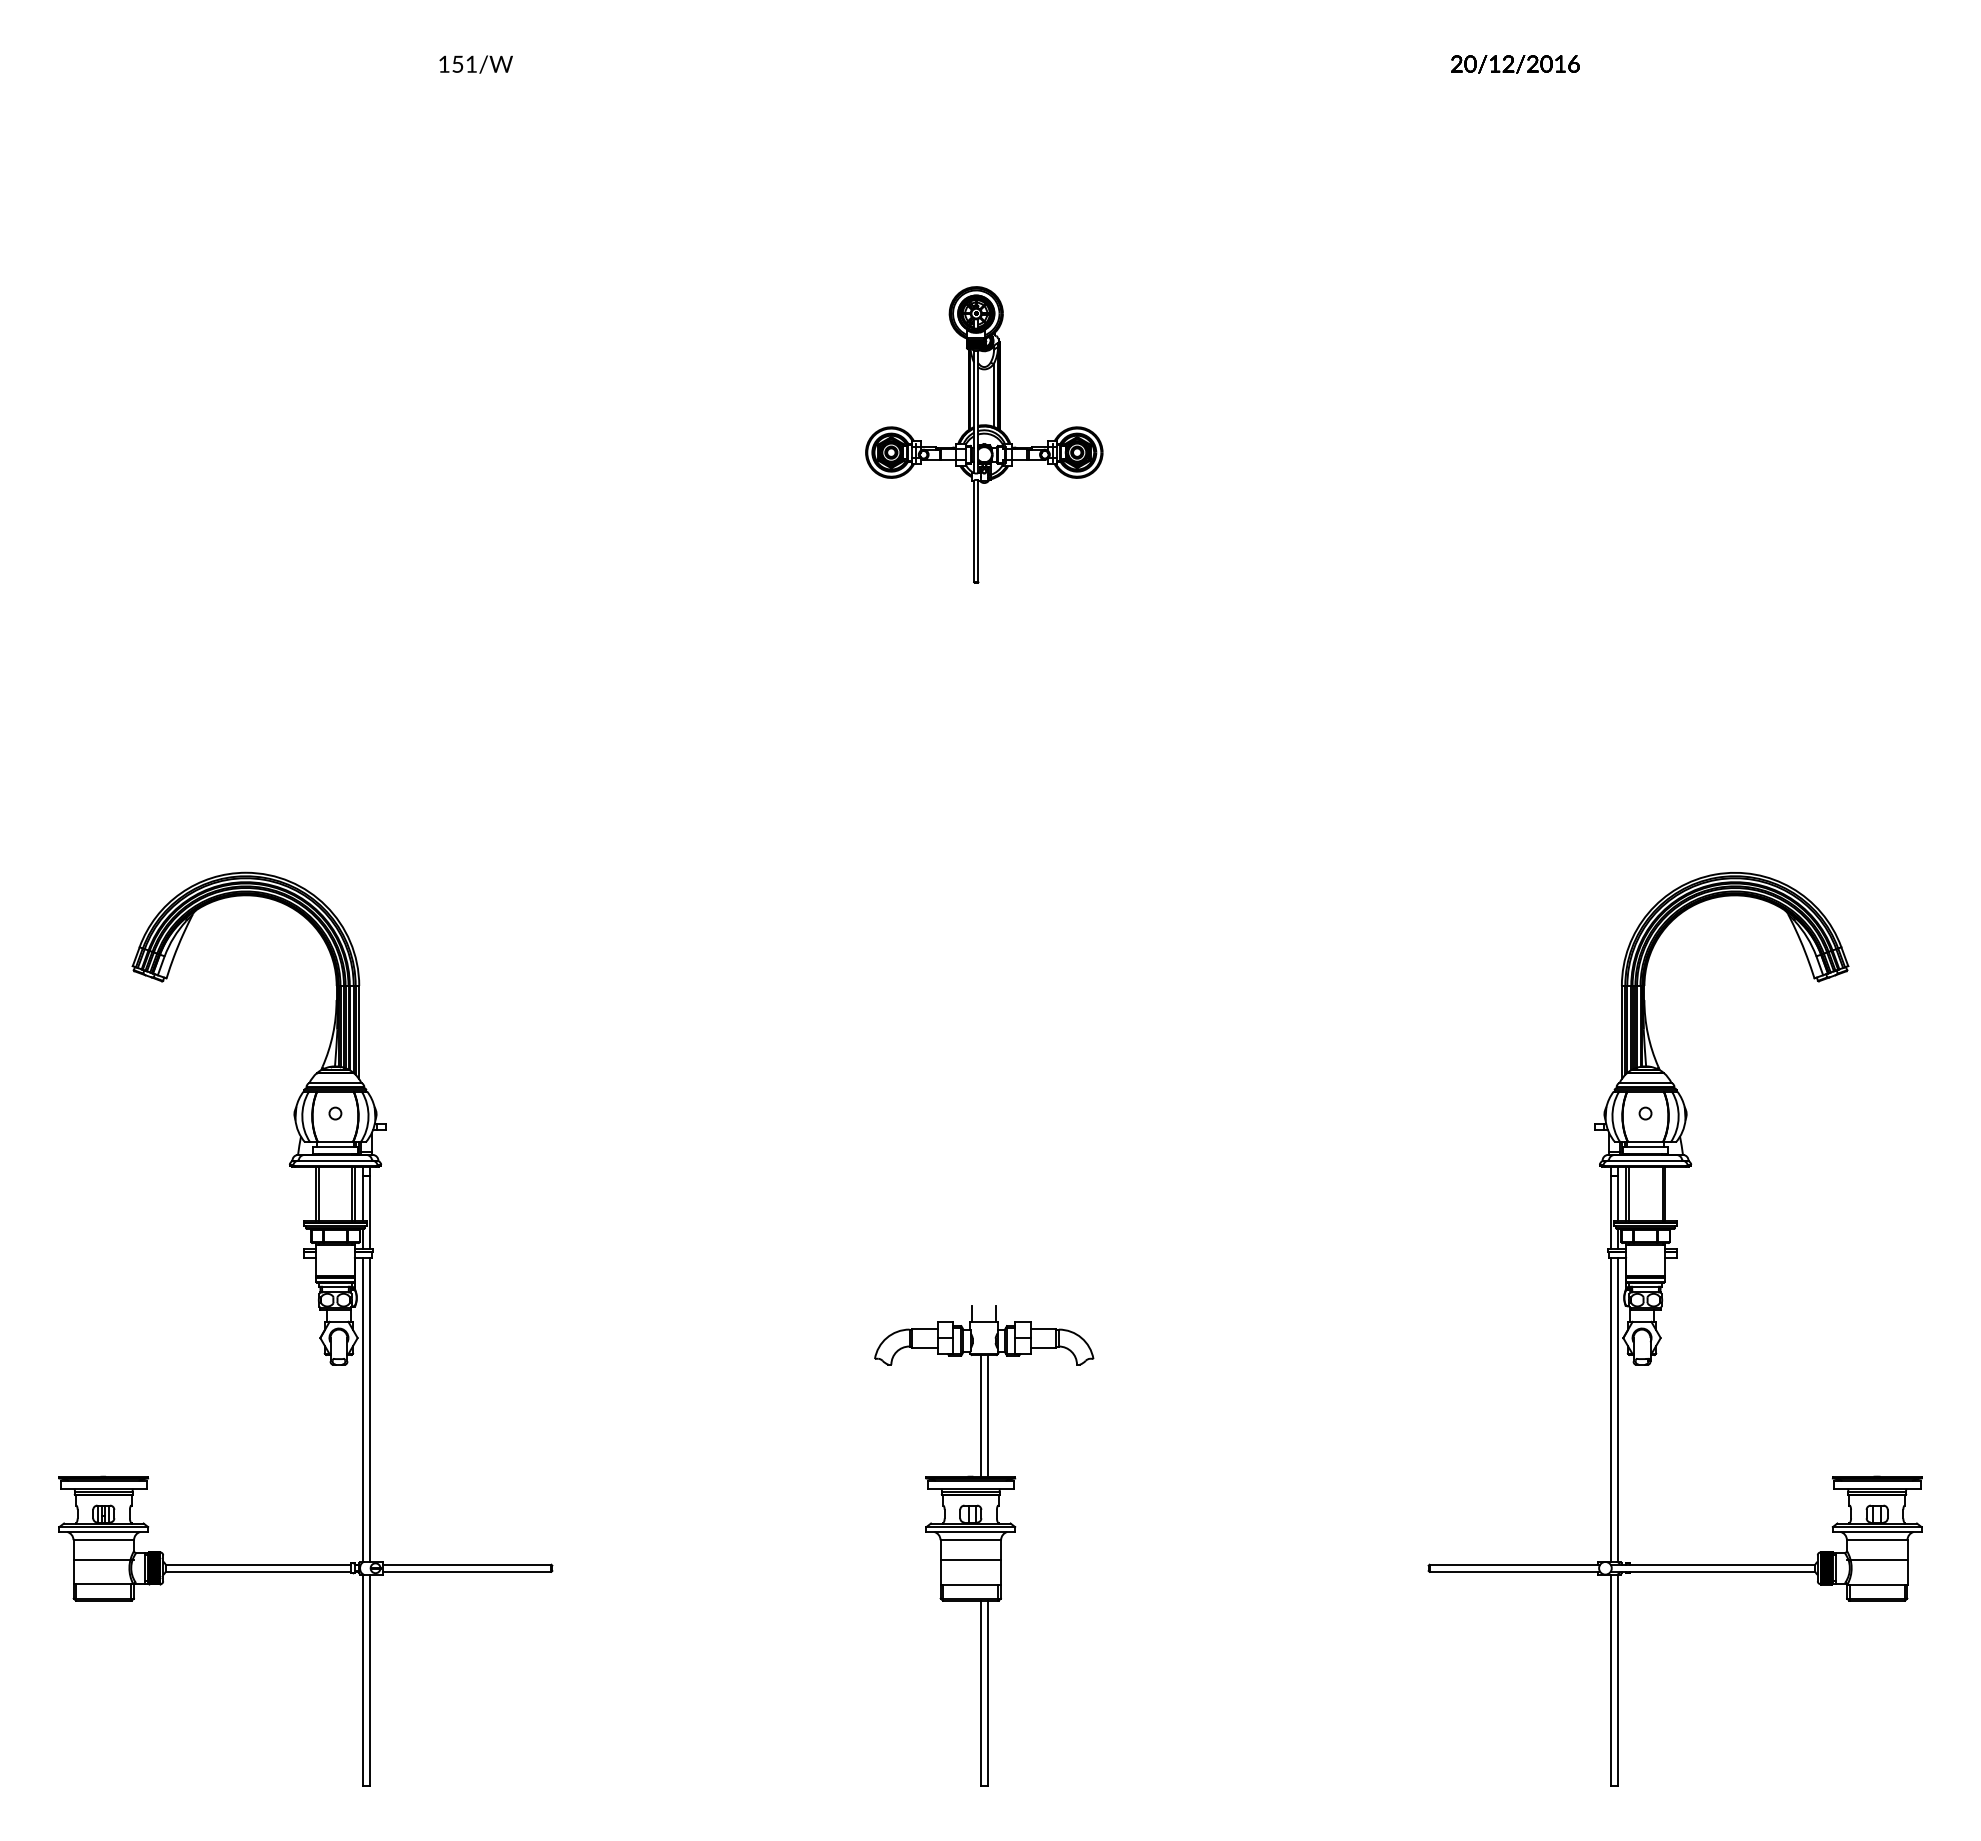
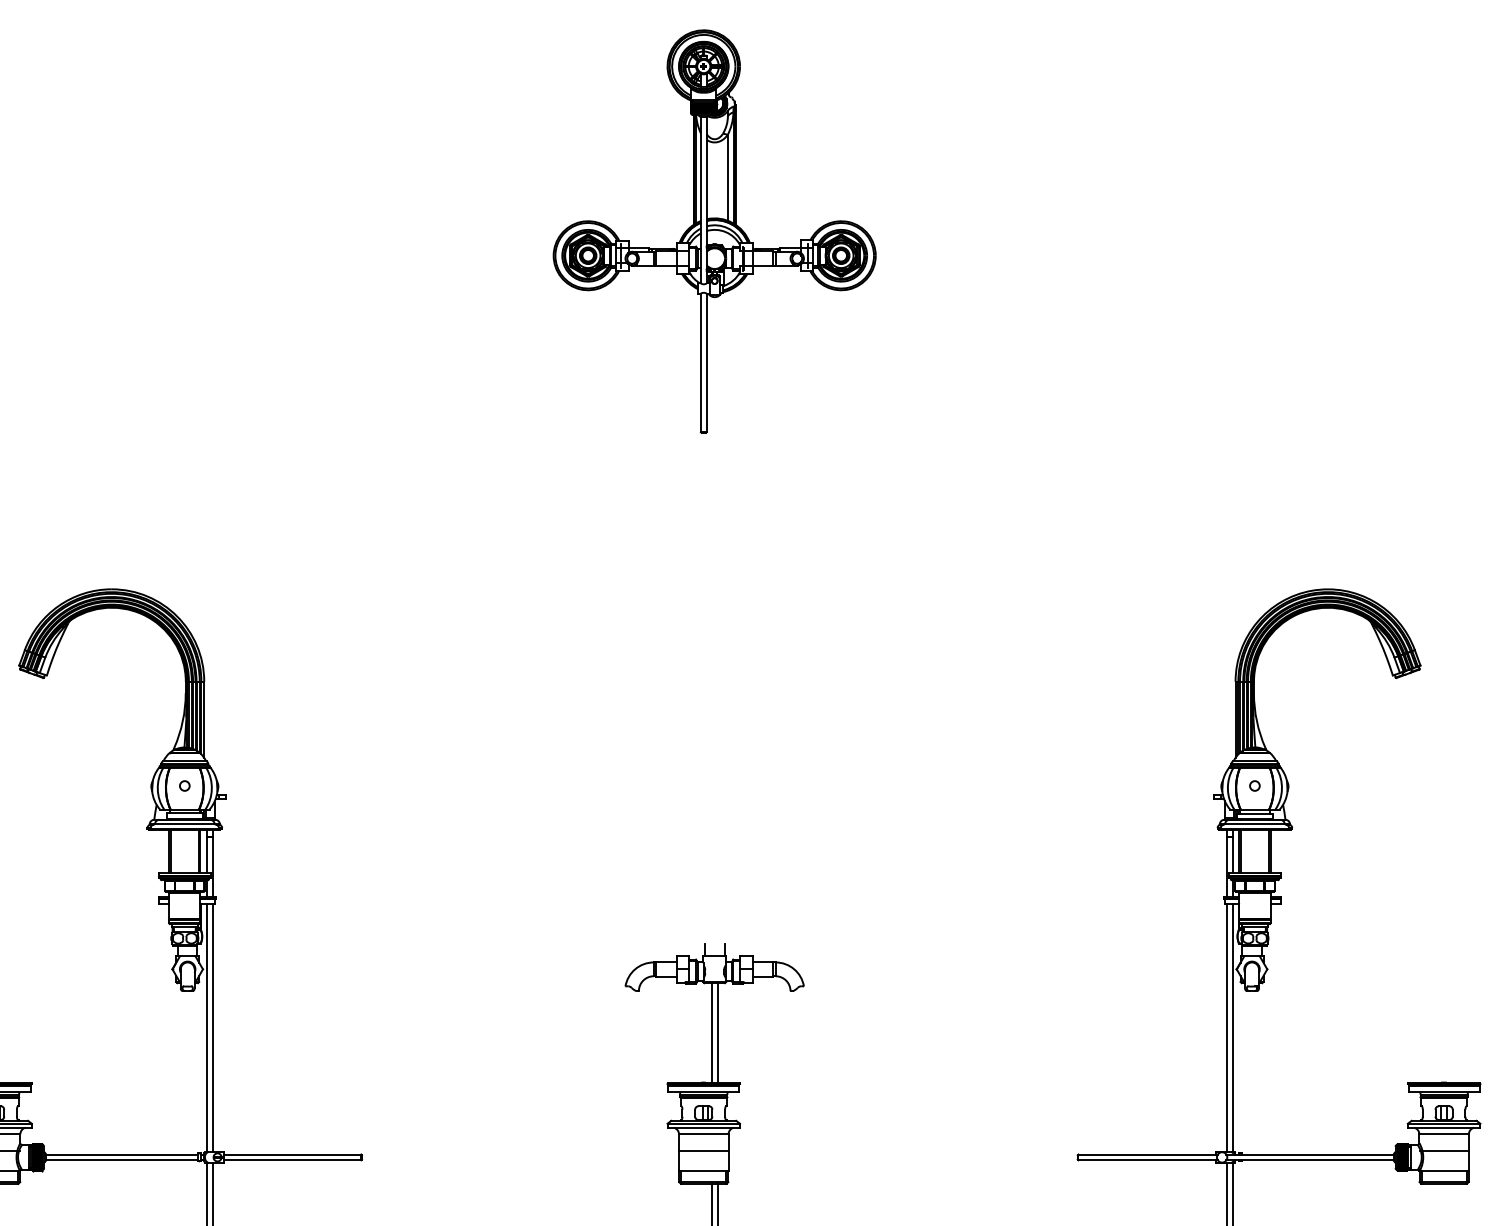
part: (984, 434) -> (714, 231), size x1.67

